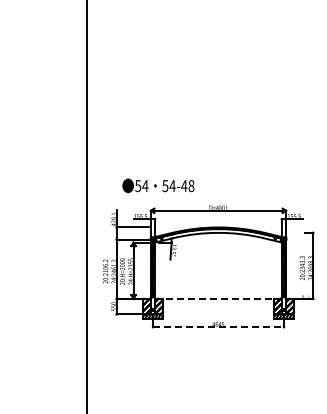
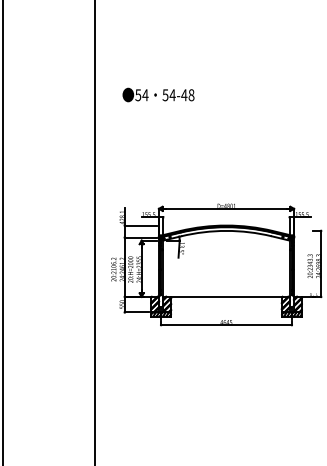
text: (158, 185) -> (158, 94), moved
line: (219, 298) -> (227, 296), dashed -> solid
line: (219, 327) -> (227, 325), dashed -> solid

